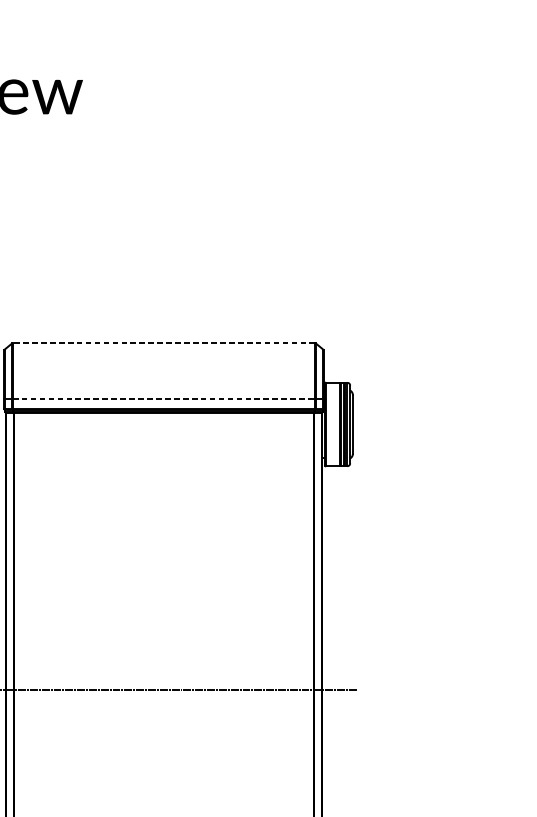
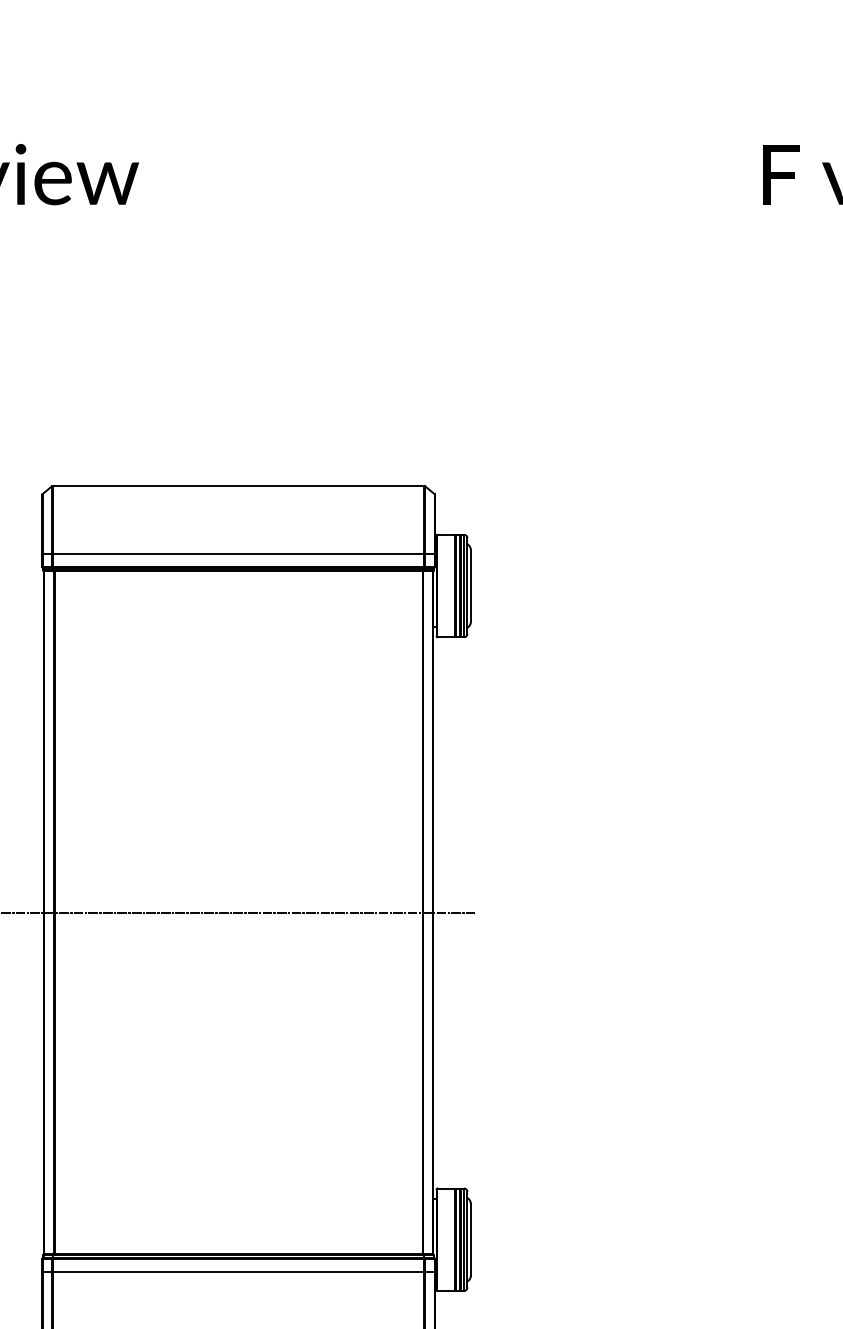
line: (163, 342) -> (238, 485), dashed -> solid
line: (163, 398) -> (238, 554), dashed -> solid

